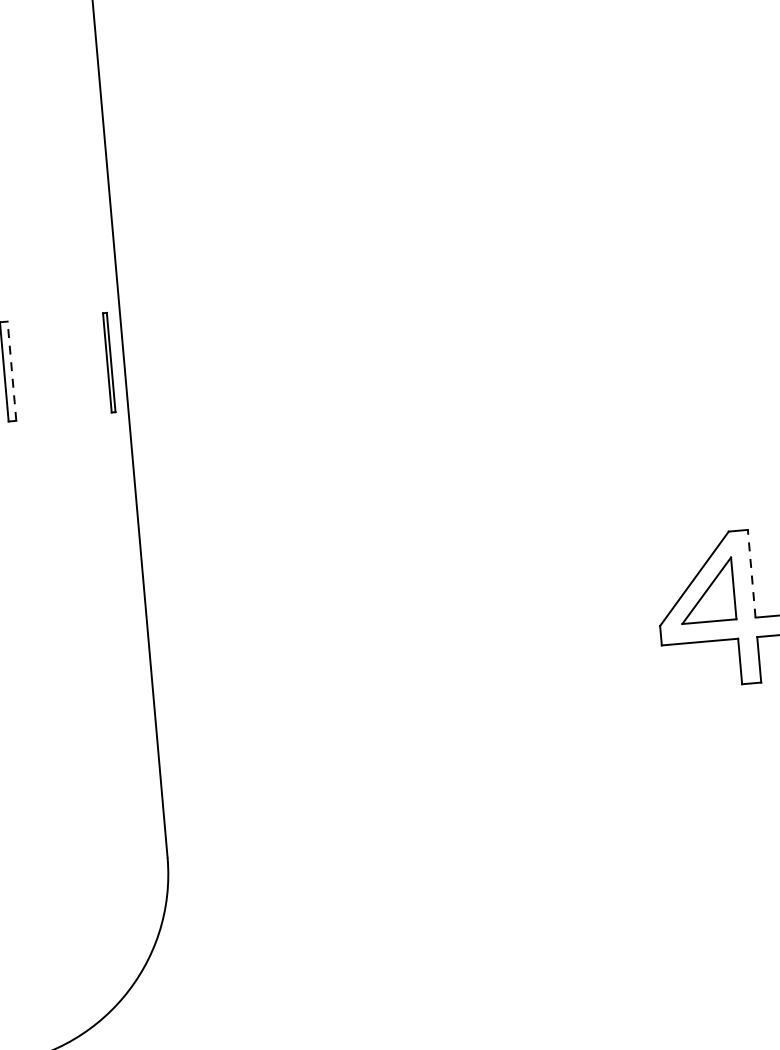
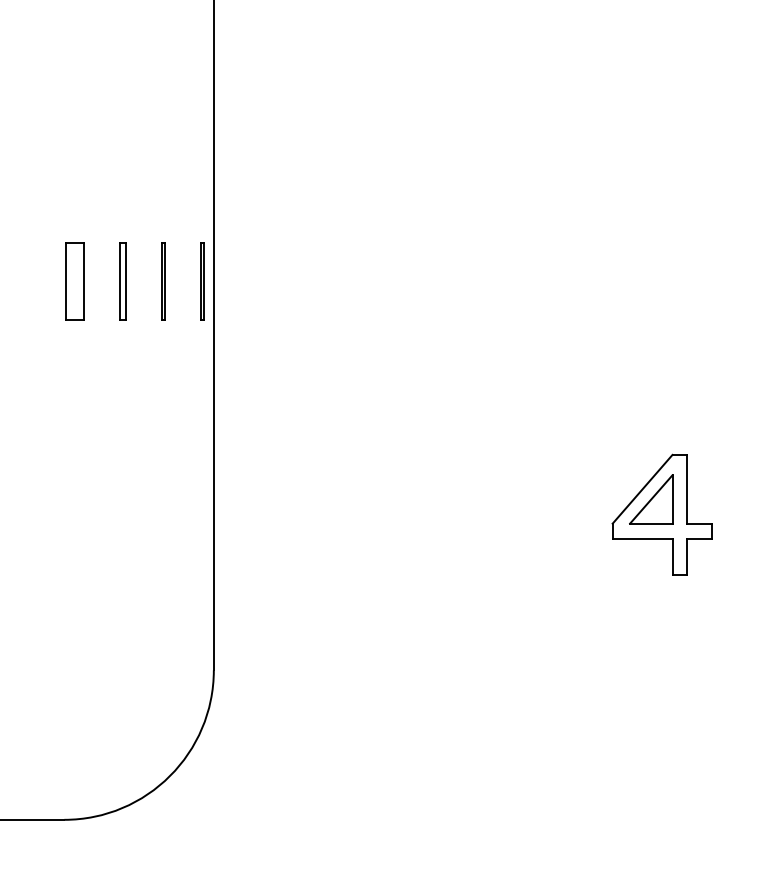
line: (58, 367) -> (162, 281), added
line: (11, 371) -> (125, 281), dashed -> solid
line: (751, 572) -> (687, 488), dashed -> solid

